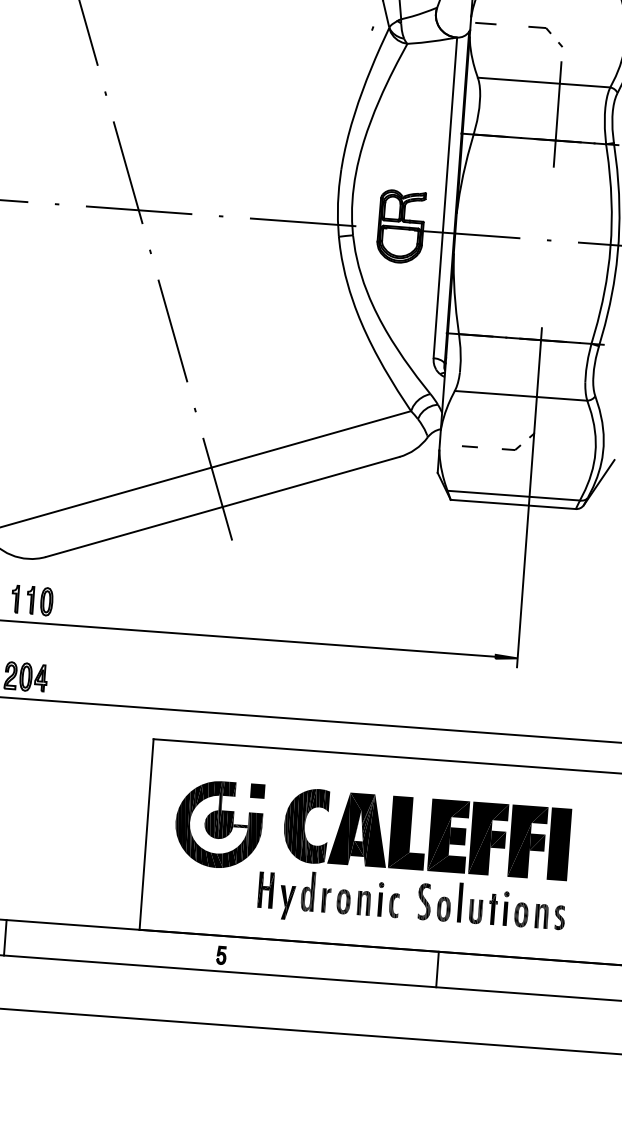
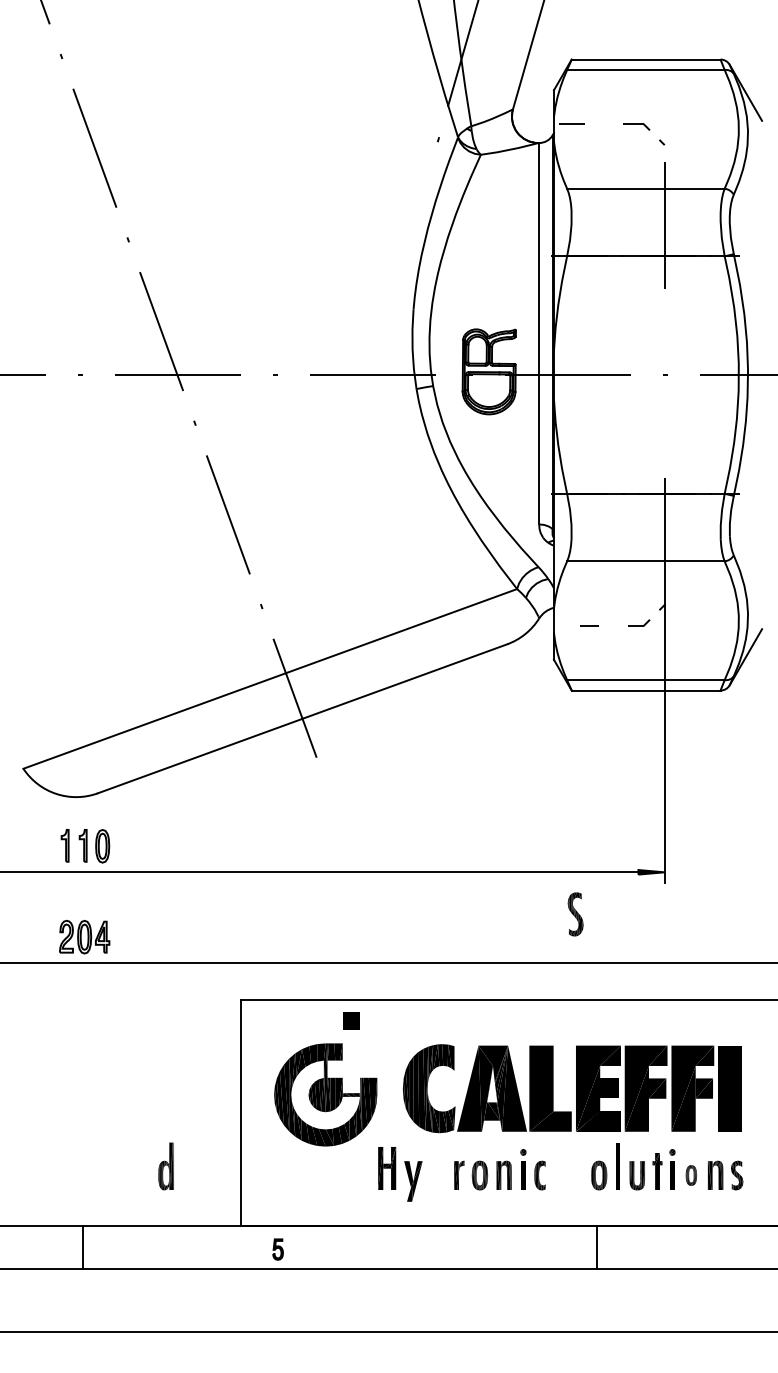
part: (257, 790) -> (351, 1020), moved
part: (307, 891) -> (165, 1166), moved
part: (424, 901) -> (575, 914), moved
part: (521, 914) -> (691, 1175), size x0.7
part: (221, 955) -> (277, 1249), moved

